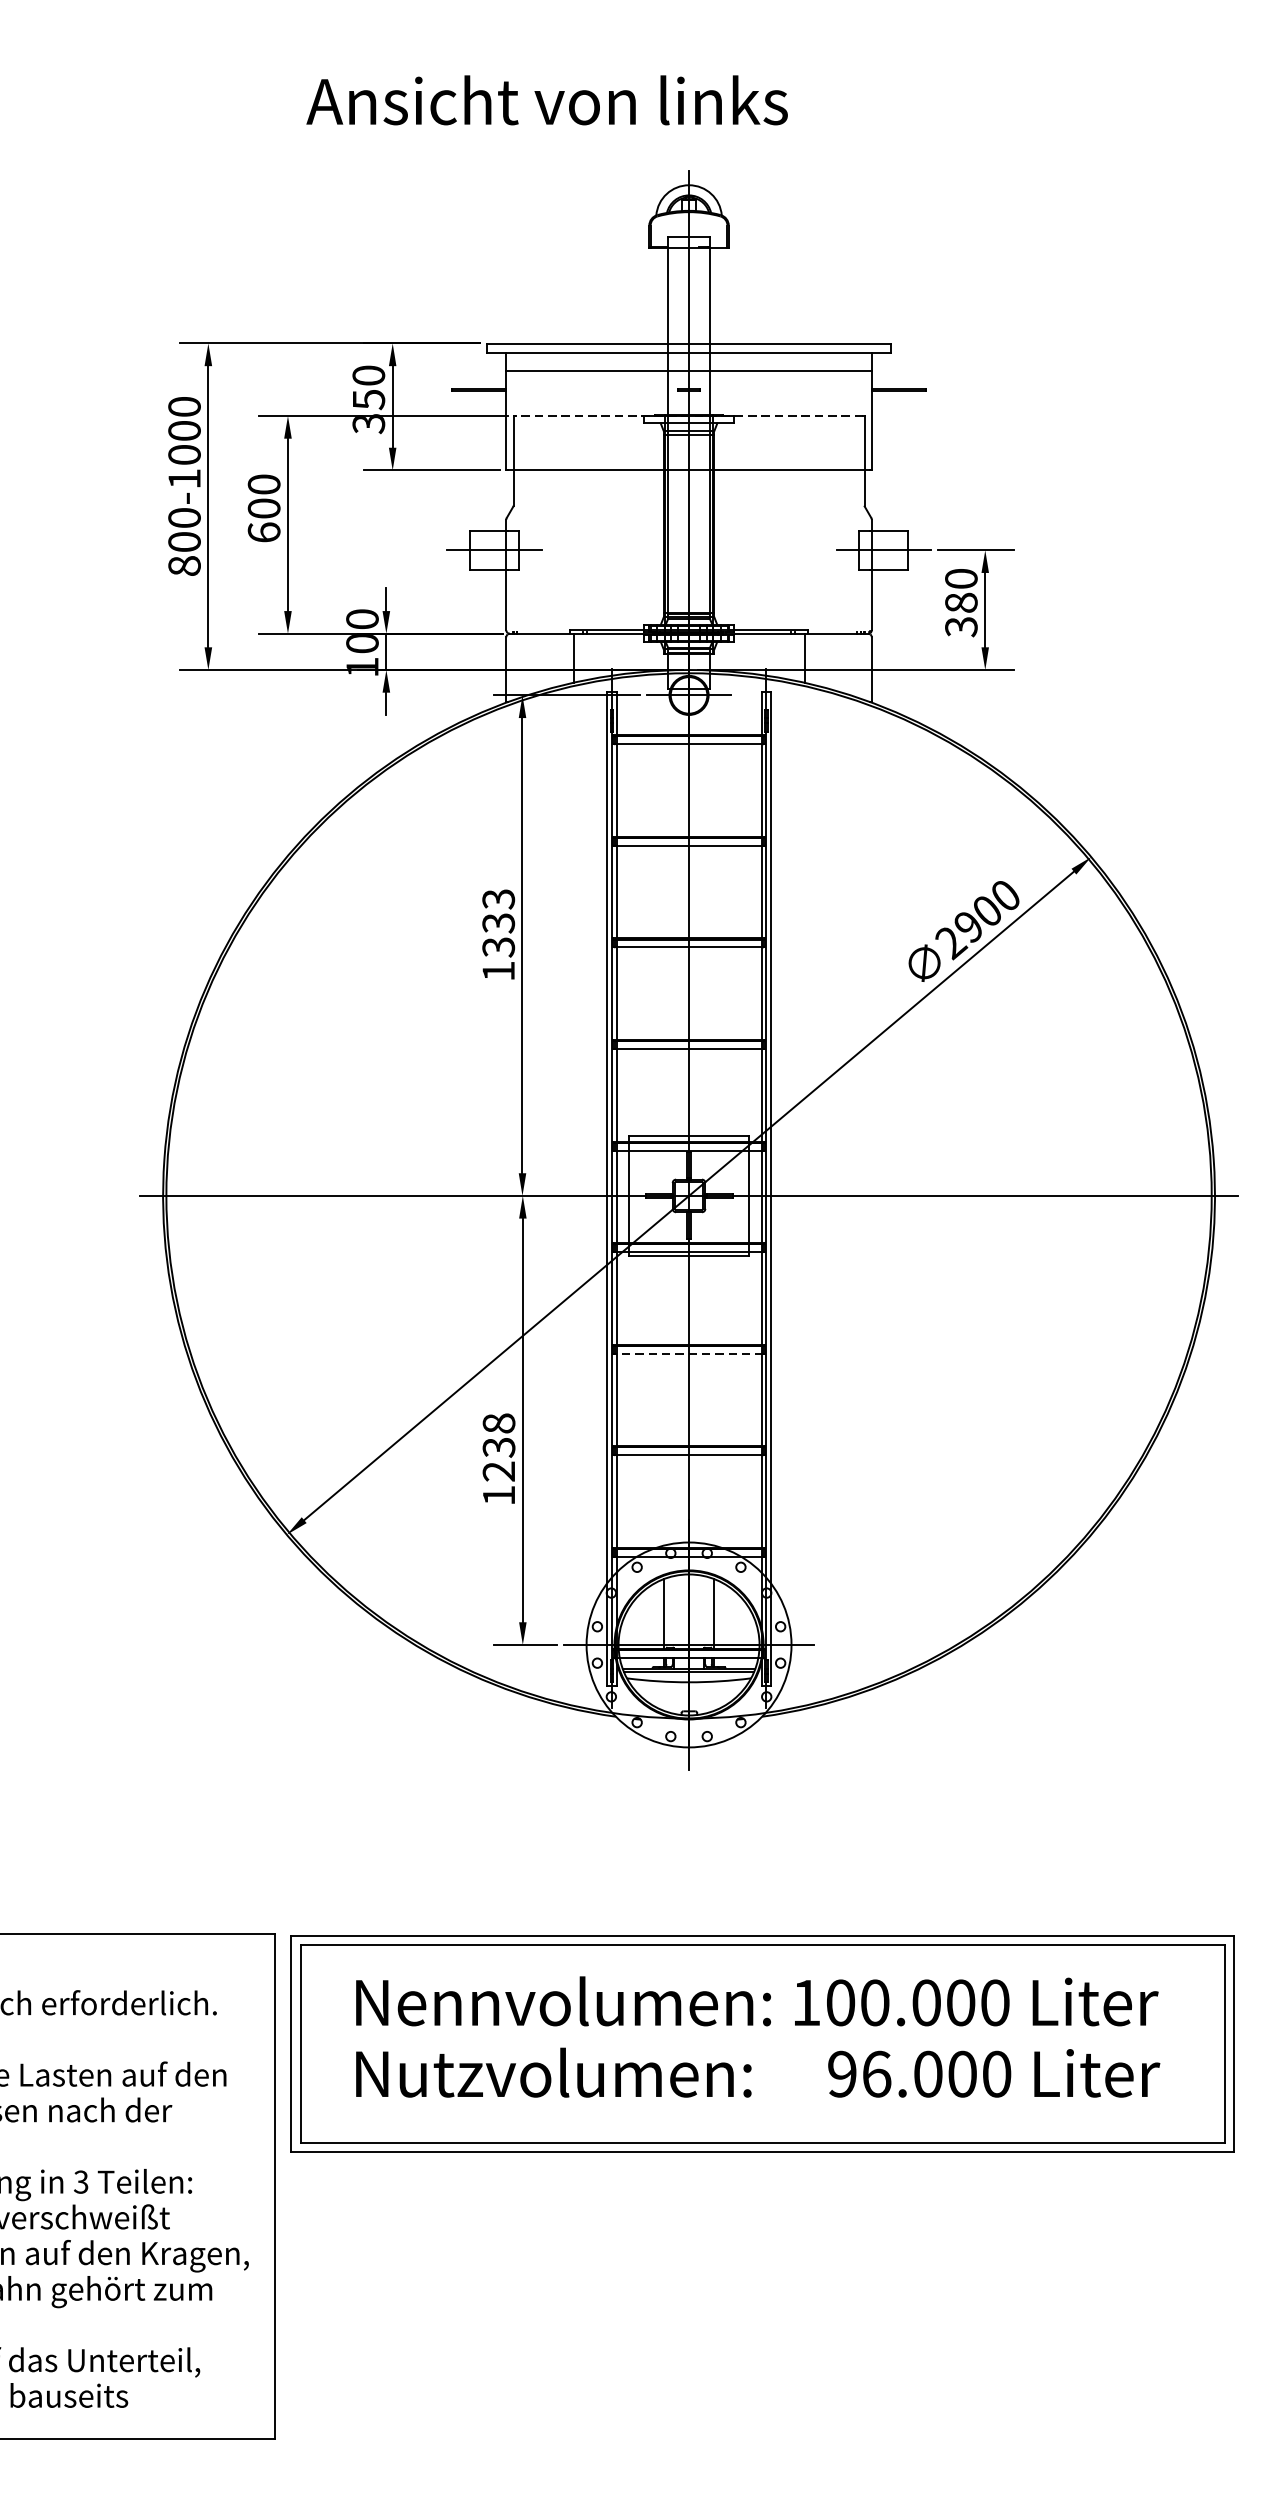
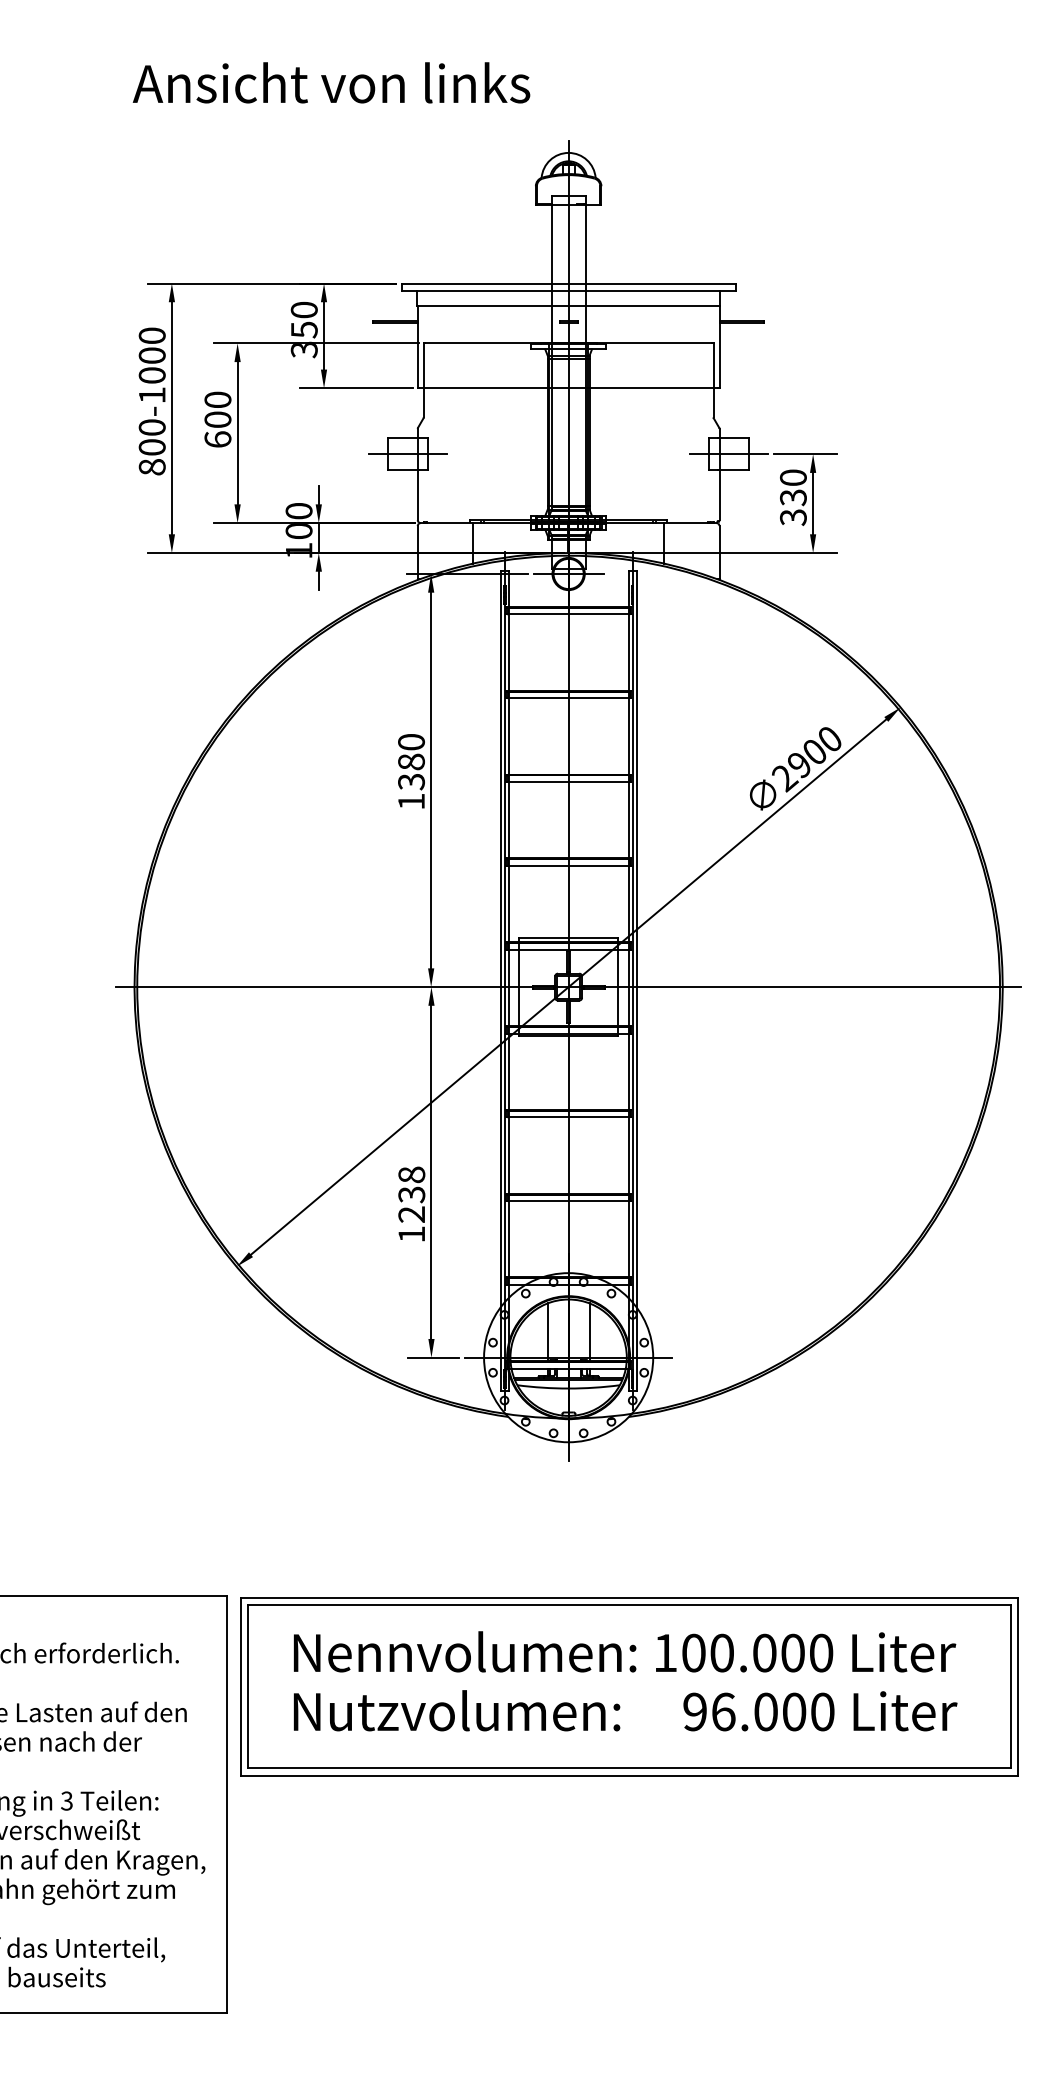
text: (547, 99) -> (331, 82), moved
line: (688, 416) -> (568, 343), dashed -> solid
text: (960, 602) -> (792, 497), 380 -> 330
text: (498, 911) -> (411, 752), 1333 -> 1380
line: (688, 1353) -> (568, 1117), dashed -> solid

